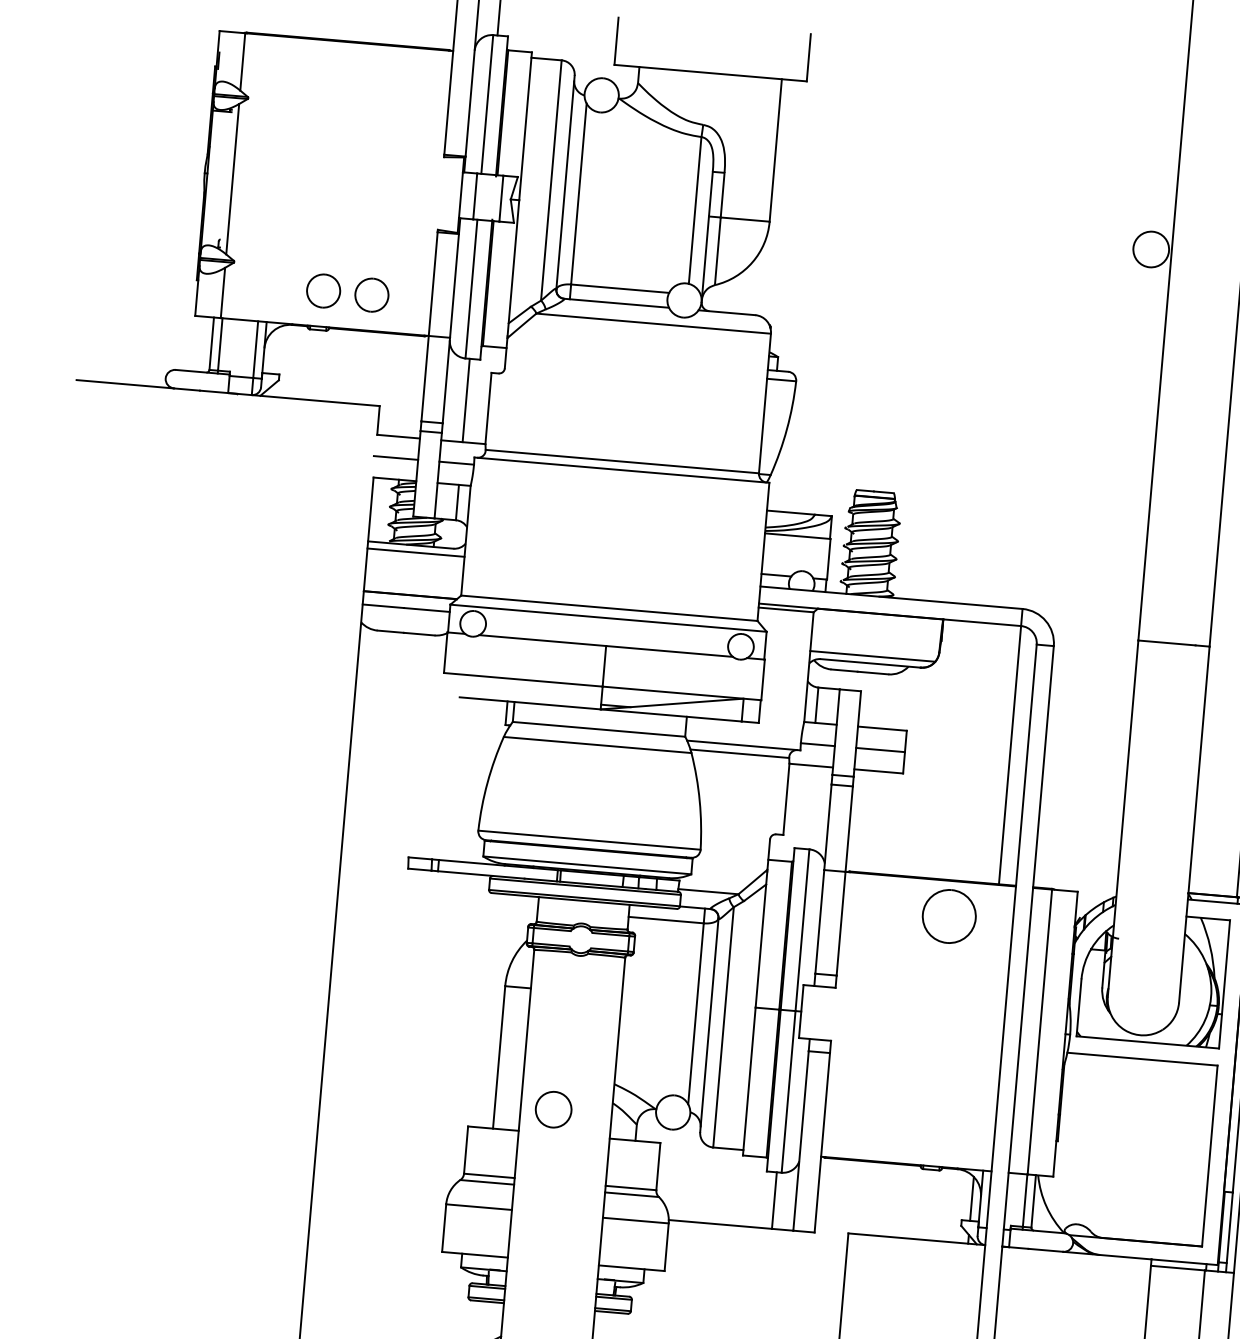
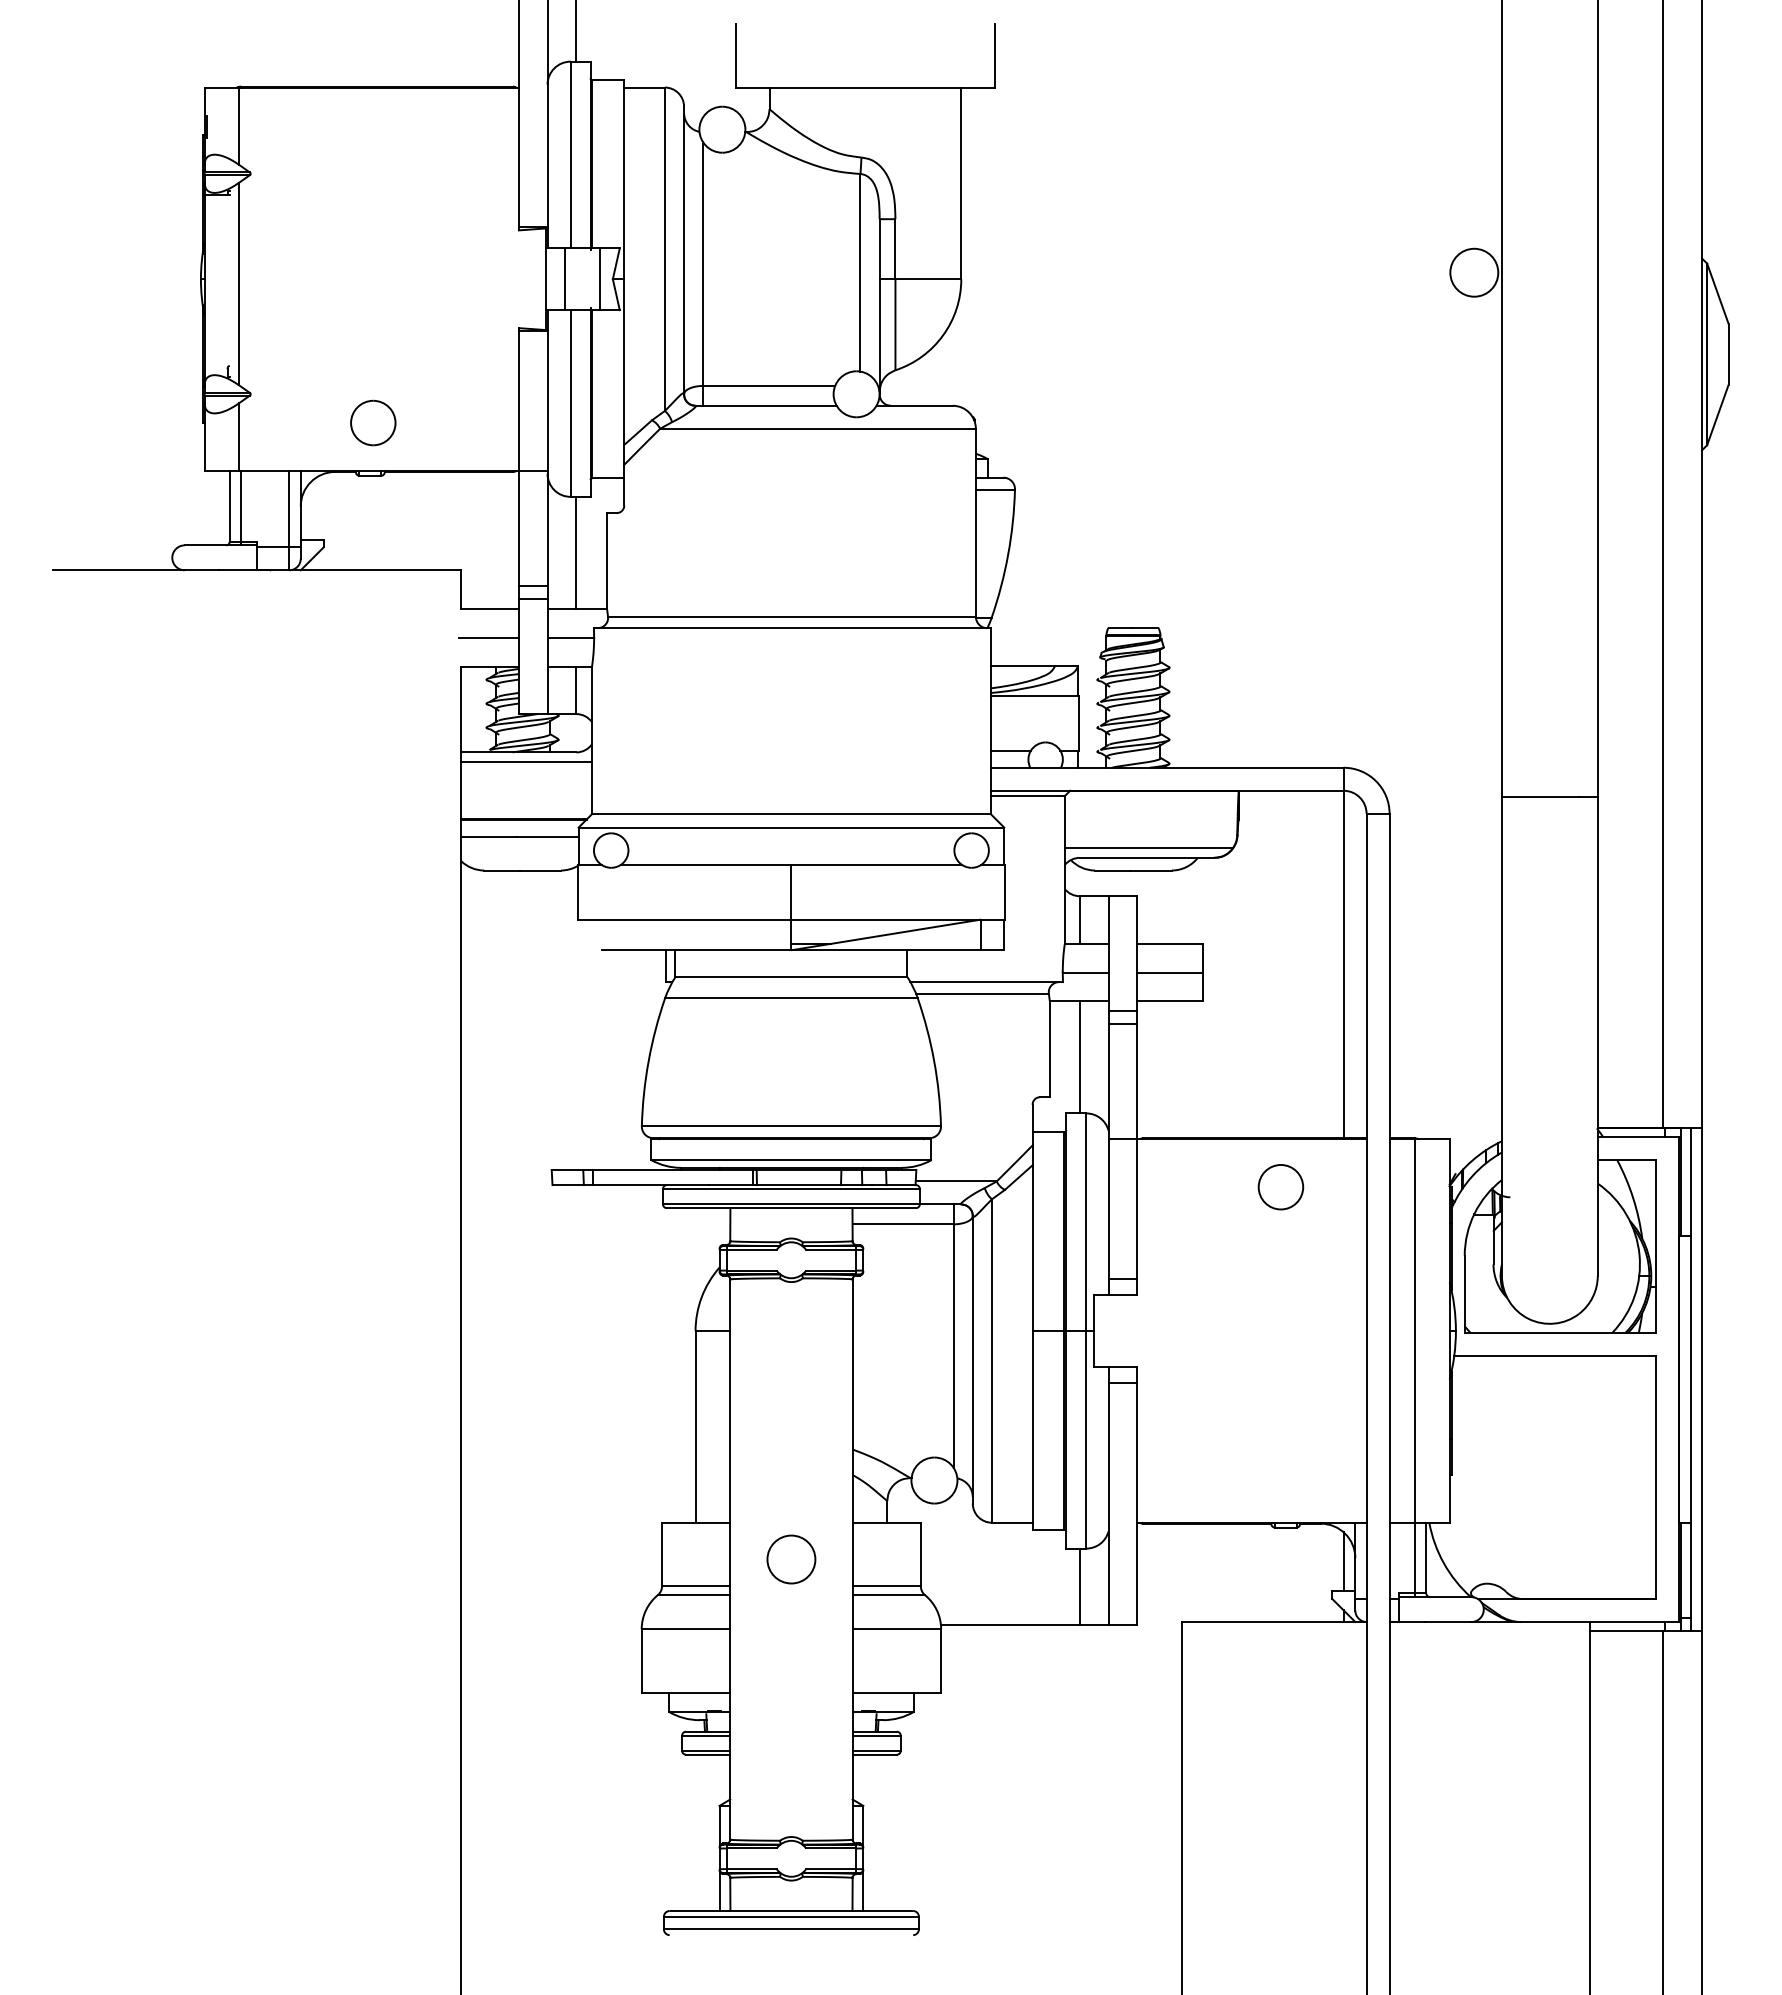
part: (372, 294) -> (438, 422), removed
line: (807, 807) -> (1079, 1057), added
part: (948, 916) -> (1280, 1187), size x0.62
circle: (553, 1109) -> (791, 1559), moved

